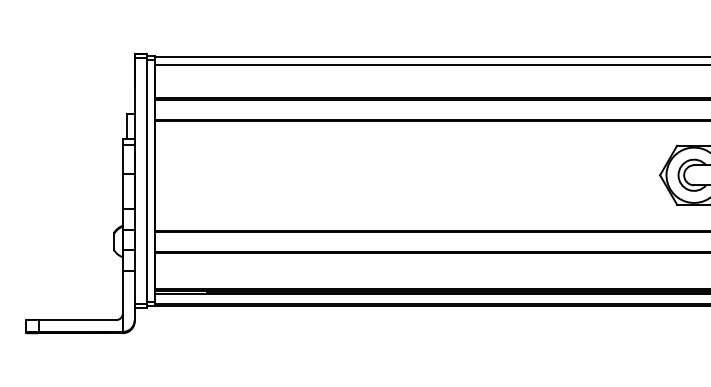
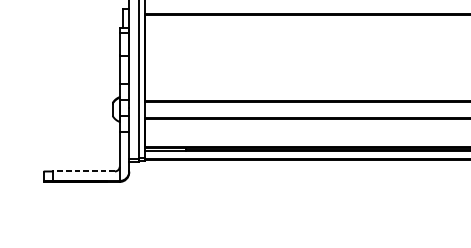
line: (77, 319) -> (83, 171), solid -> dashed

